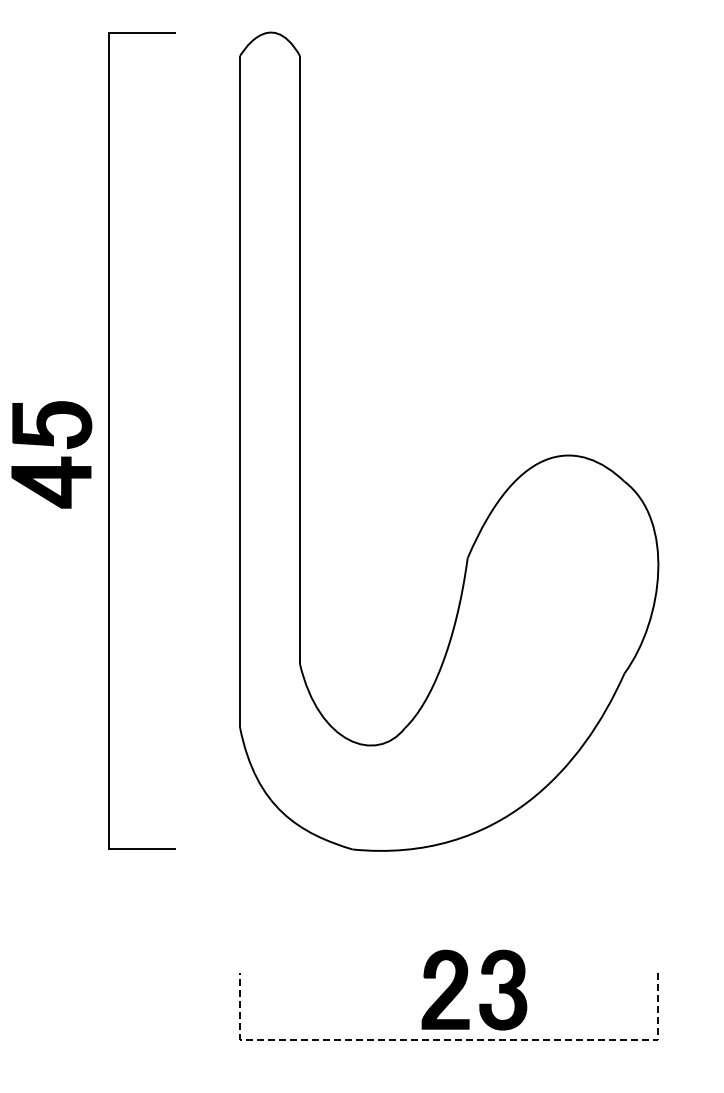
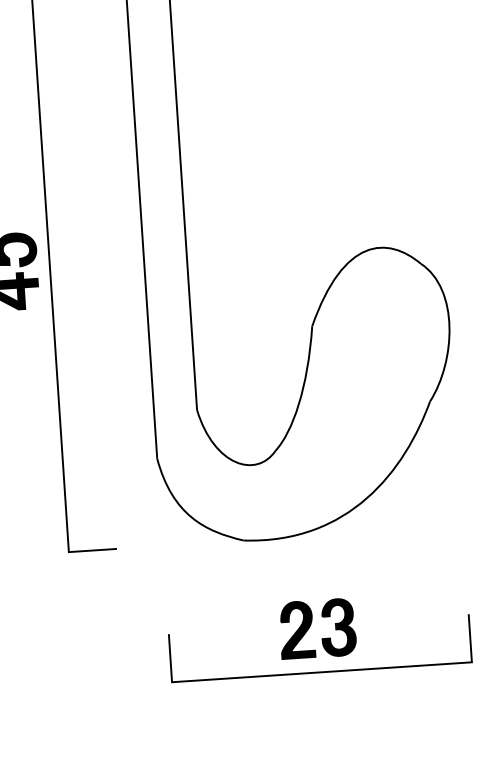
part: (465, 984) -> (311, 625), moved
line: (448, 1039) -> (321, 672), dashed -> solid

